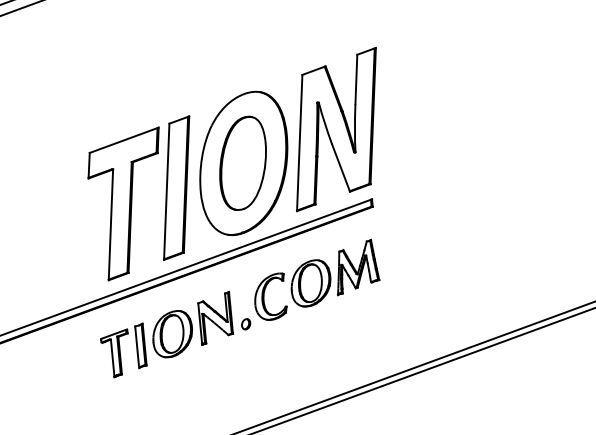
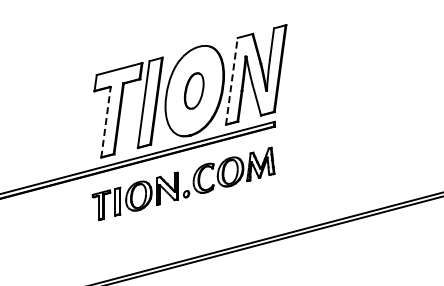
line: (299, 143) -> (231, 81), solid -> dashed
part: (241, 162) -> (193, 90), size x0.6
line: (111, 224) -> (106, 122), solid -> dashed

